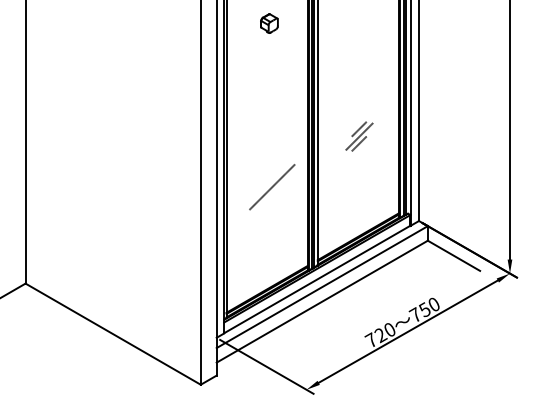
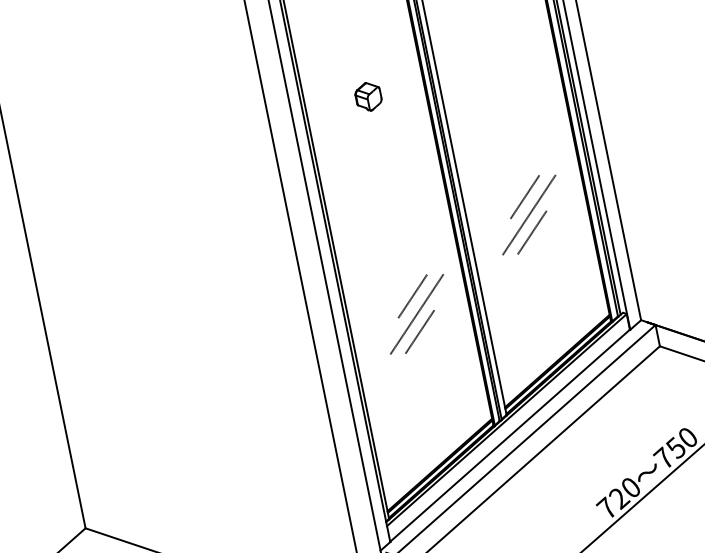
part: (269, 23) -> (368, 96), moved
part: (359, 136) -> (529, 214), size x1.67
line: (271, 174) -> (412, 296), added
line: (271, 198) -> (419, 331), added

